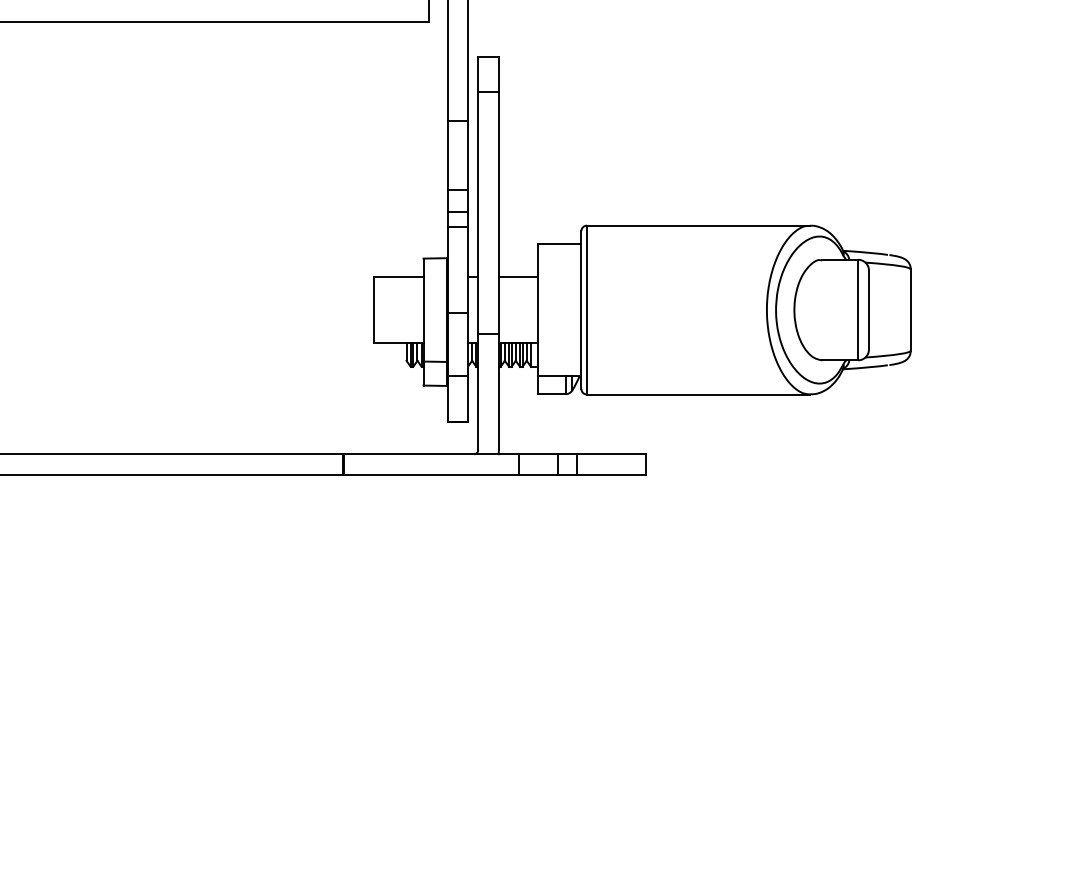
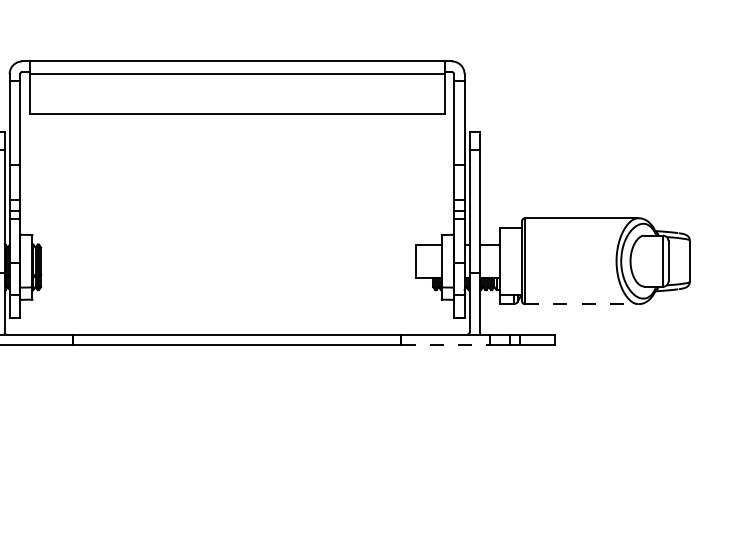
line: (698, 395) -> (581, 304), solid -> dashed
line: (432, 475) -> (446, 345), solid -> dashed

